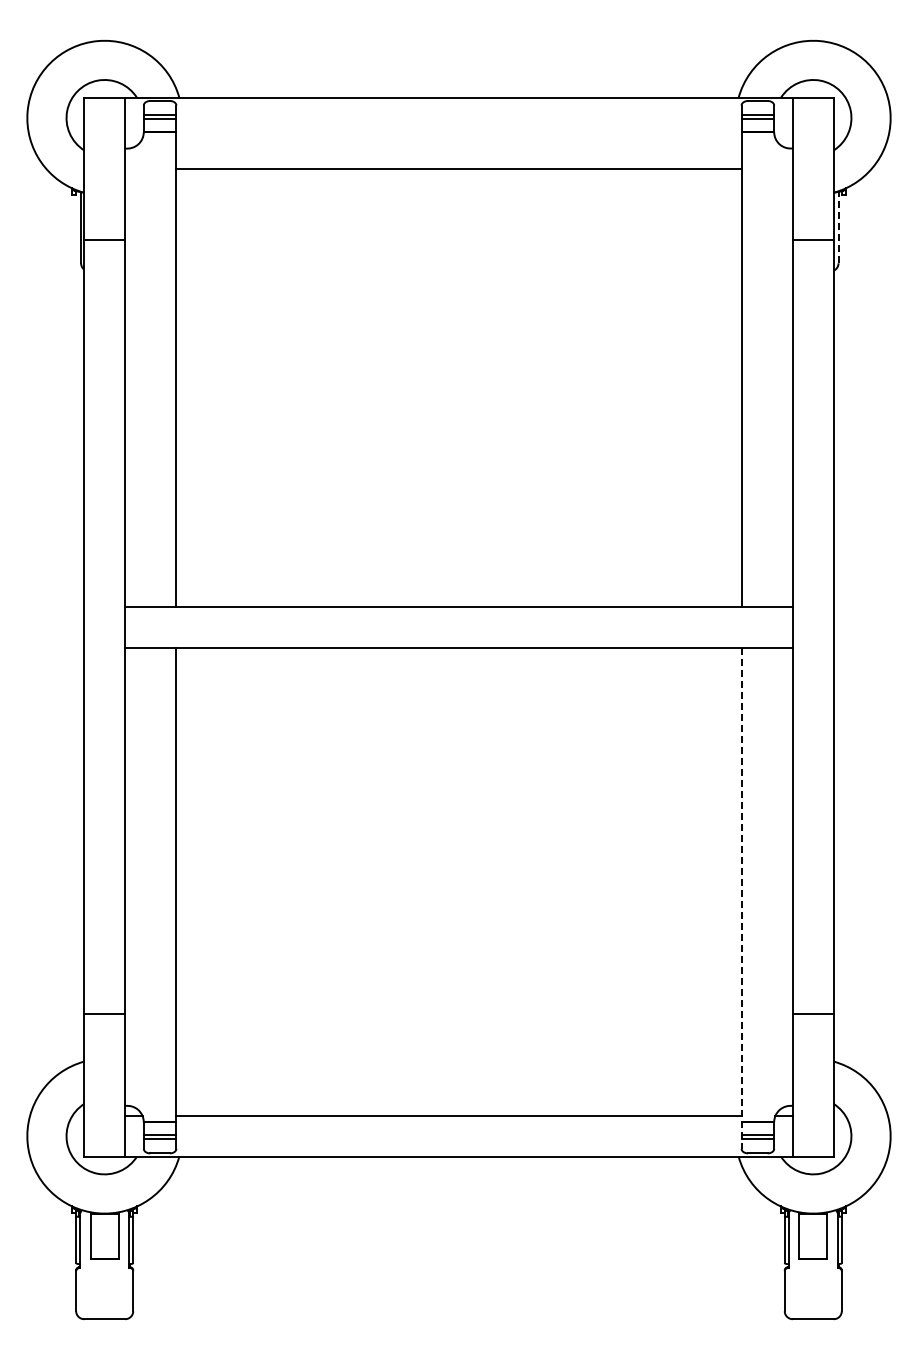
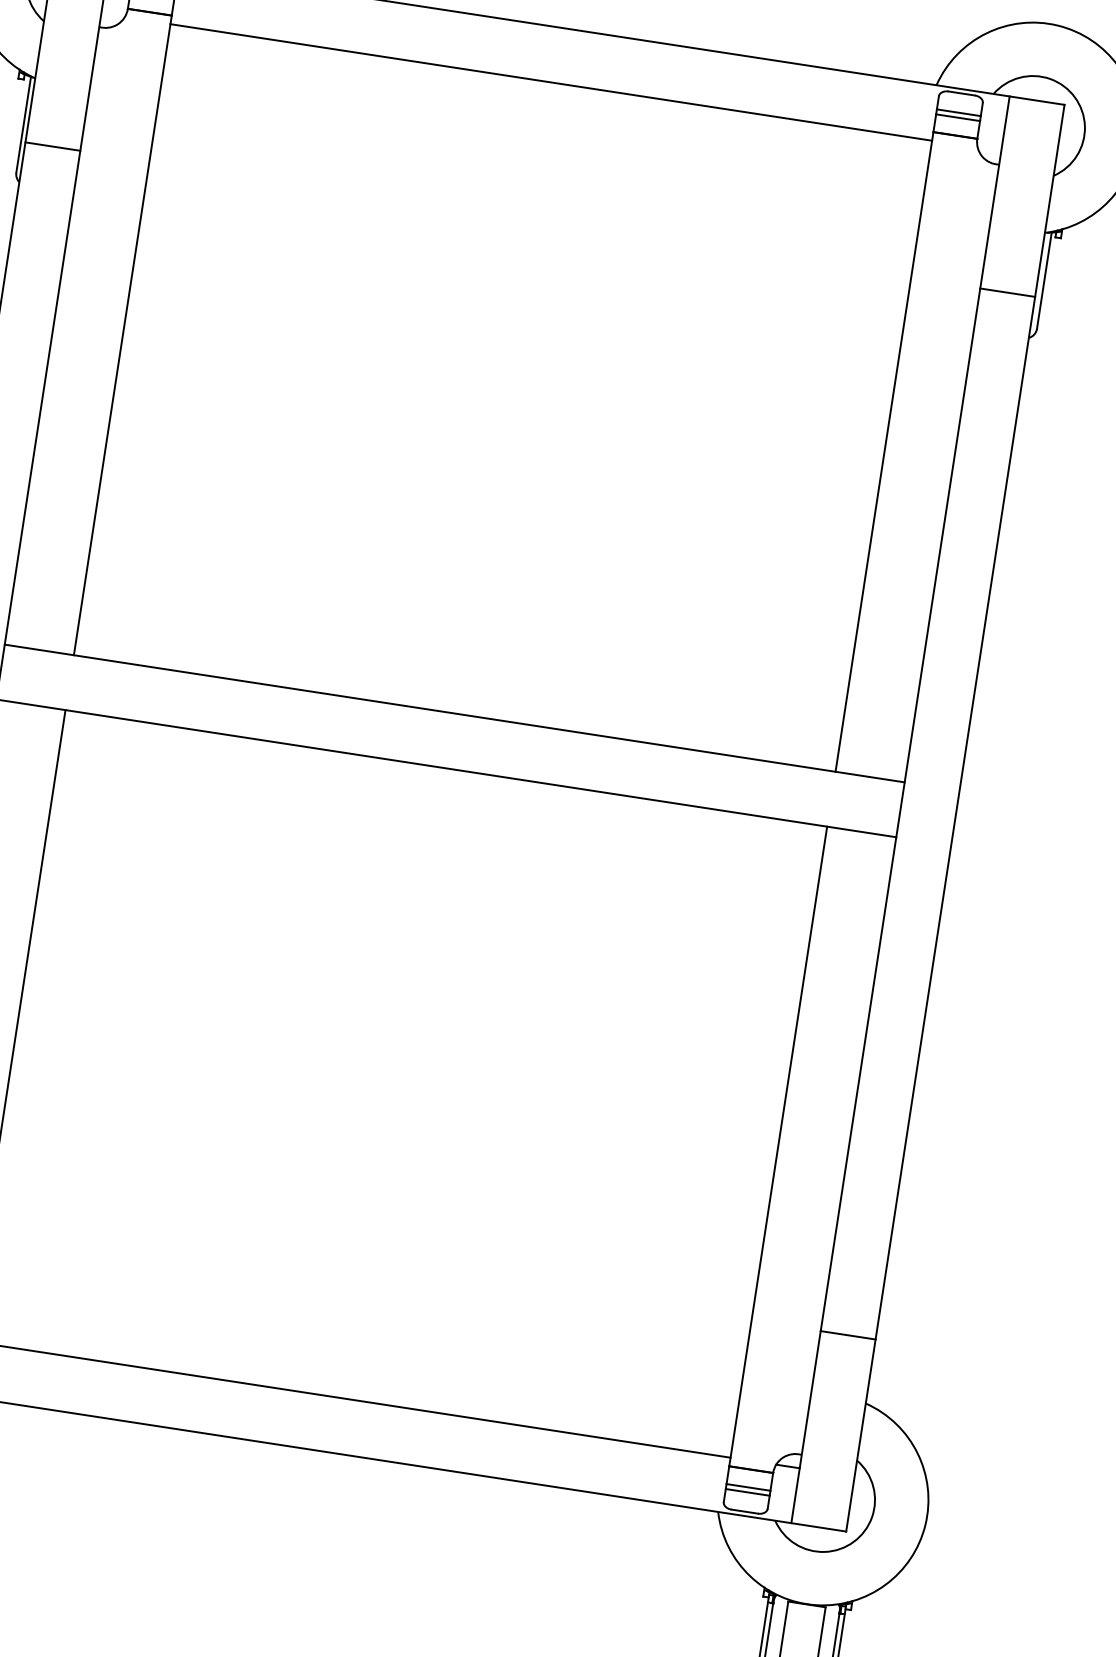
line: (458, 168) -> (550, 82), moved
line: (838, 227) -> (1044, 280), dashed -> solid
line: (741, 898) -> (775, 1164), dashed -> solid

